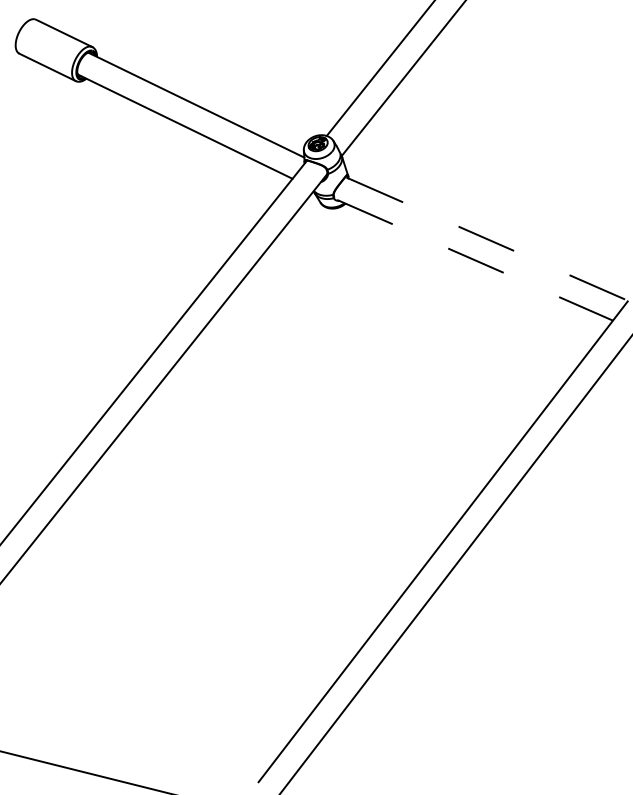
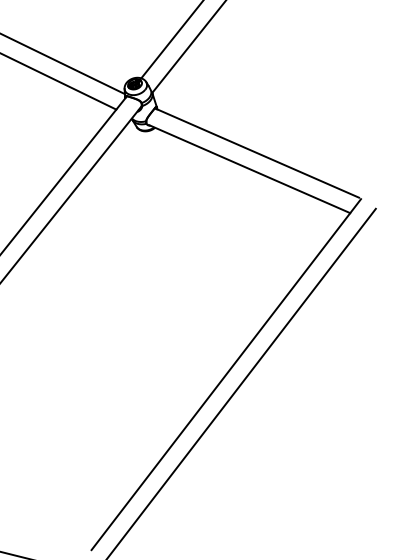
line: (485, 238) -> (257, 153), dashed -> solid
line: (475, 260) -> (249, 169), dashed -> solid

